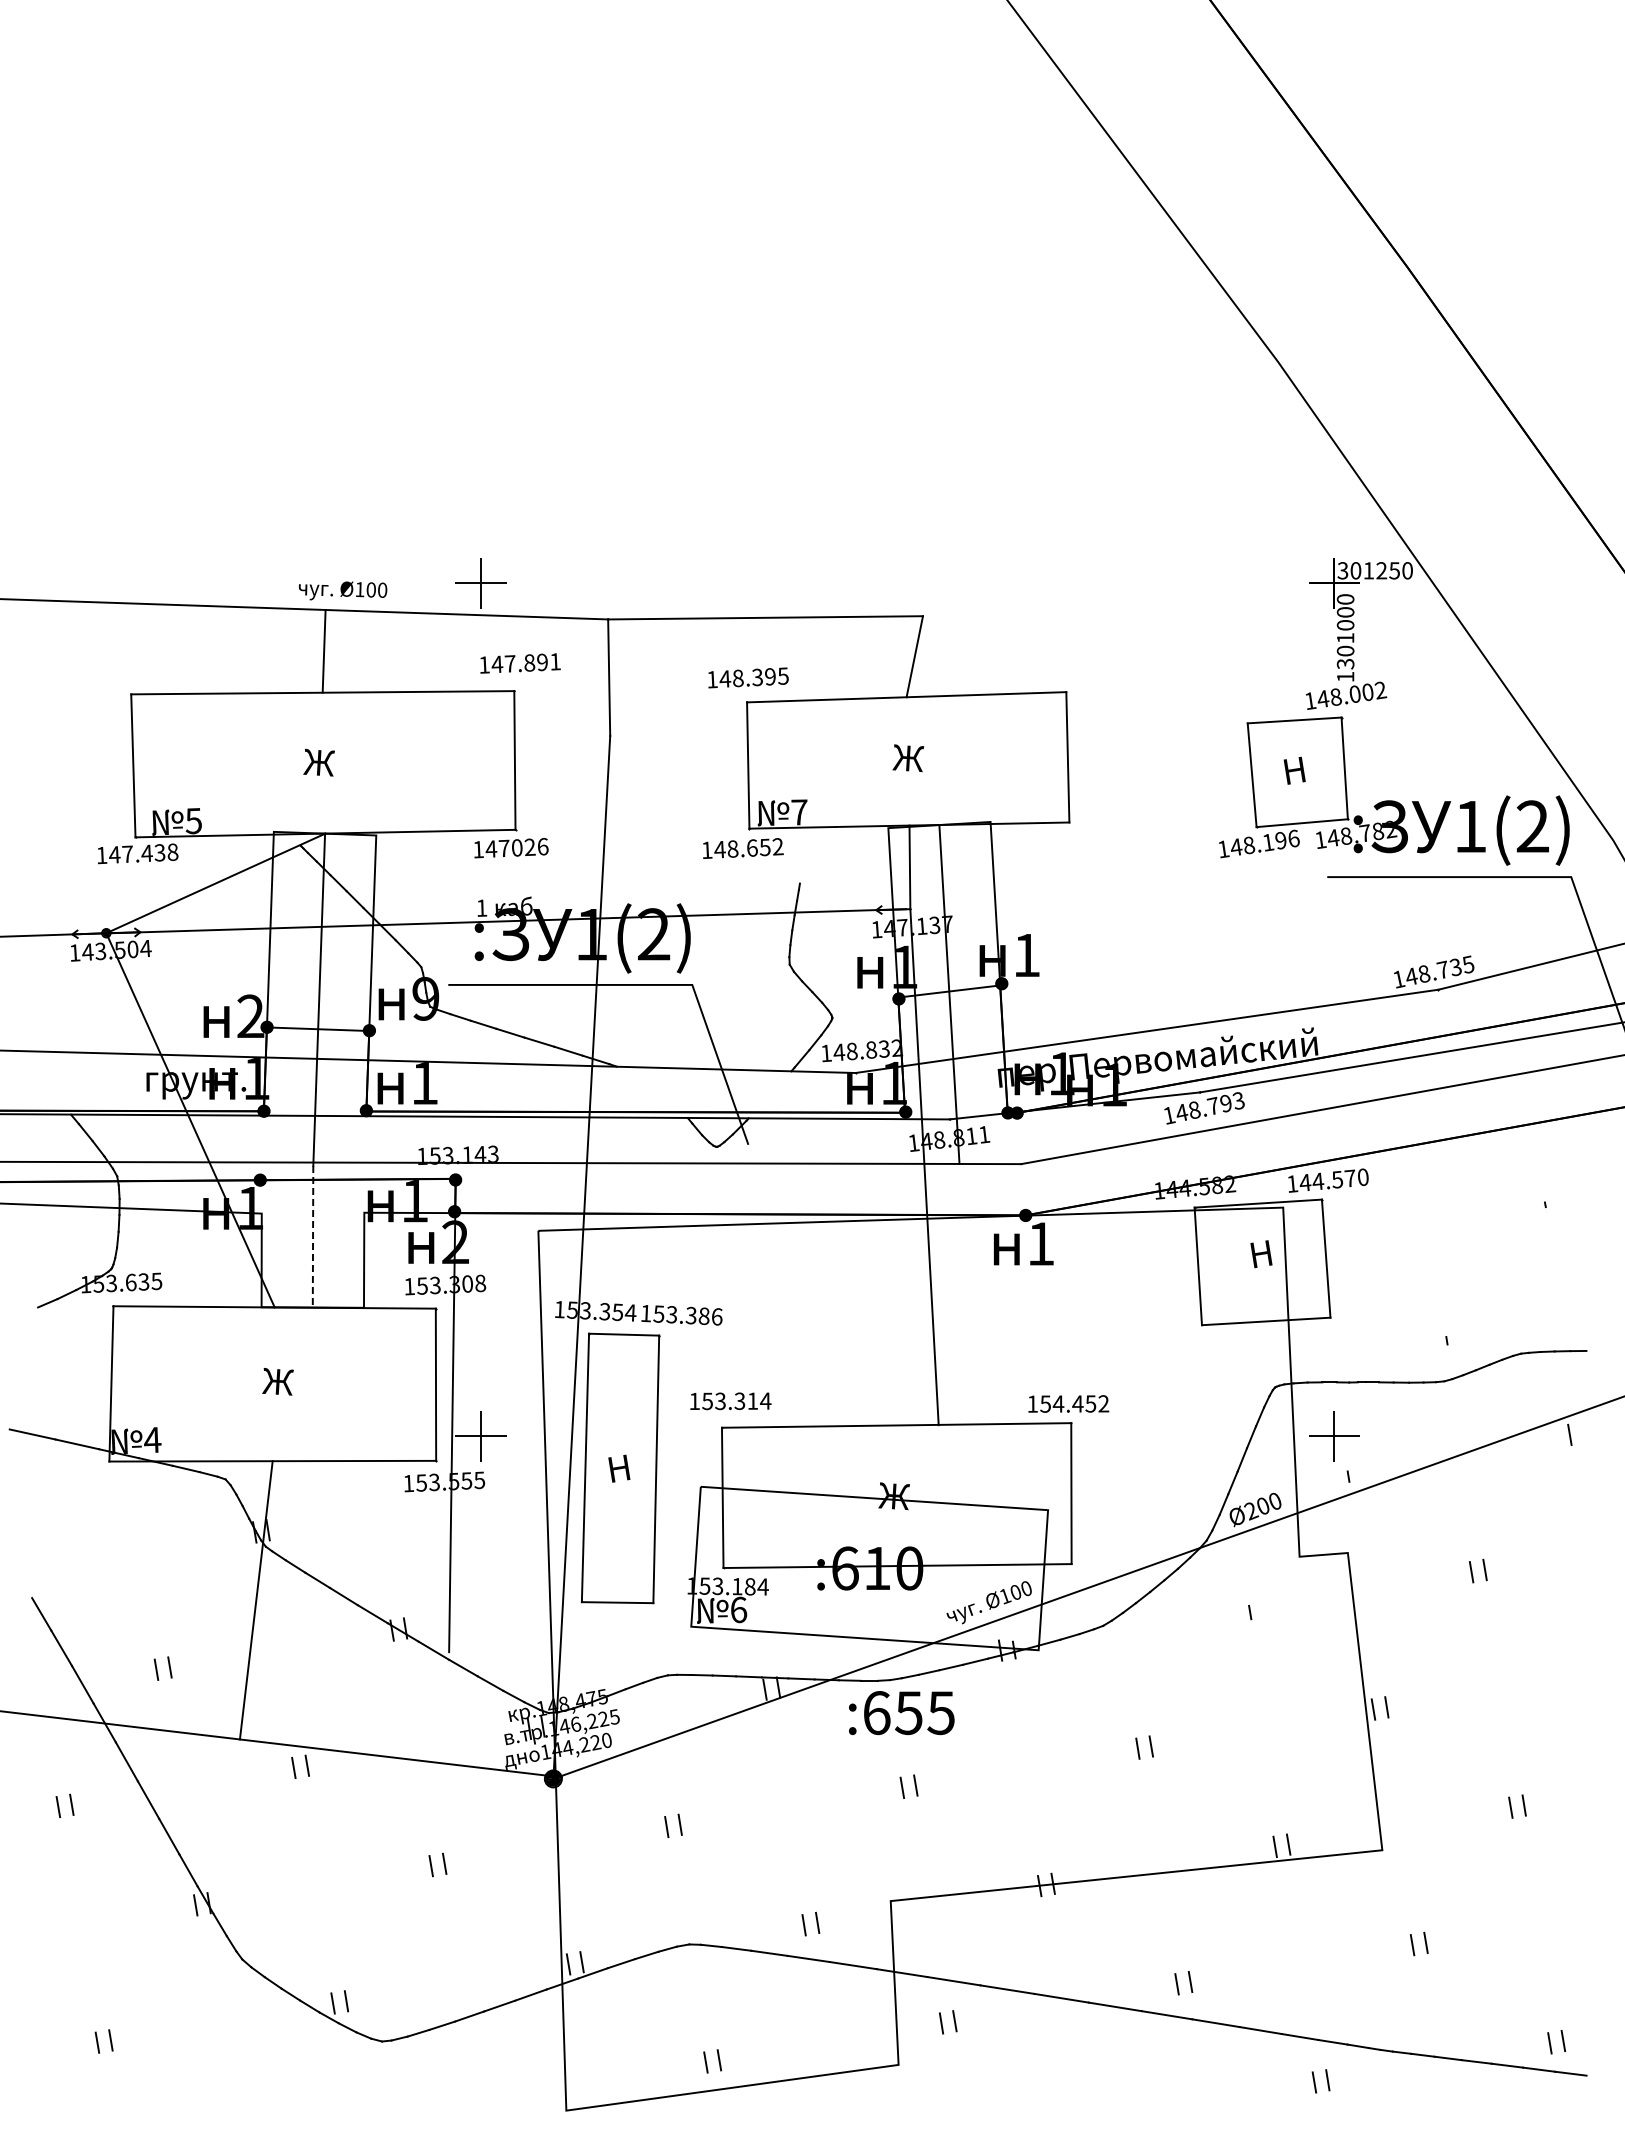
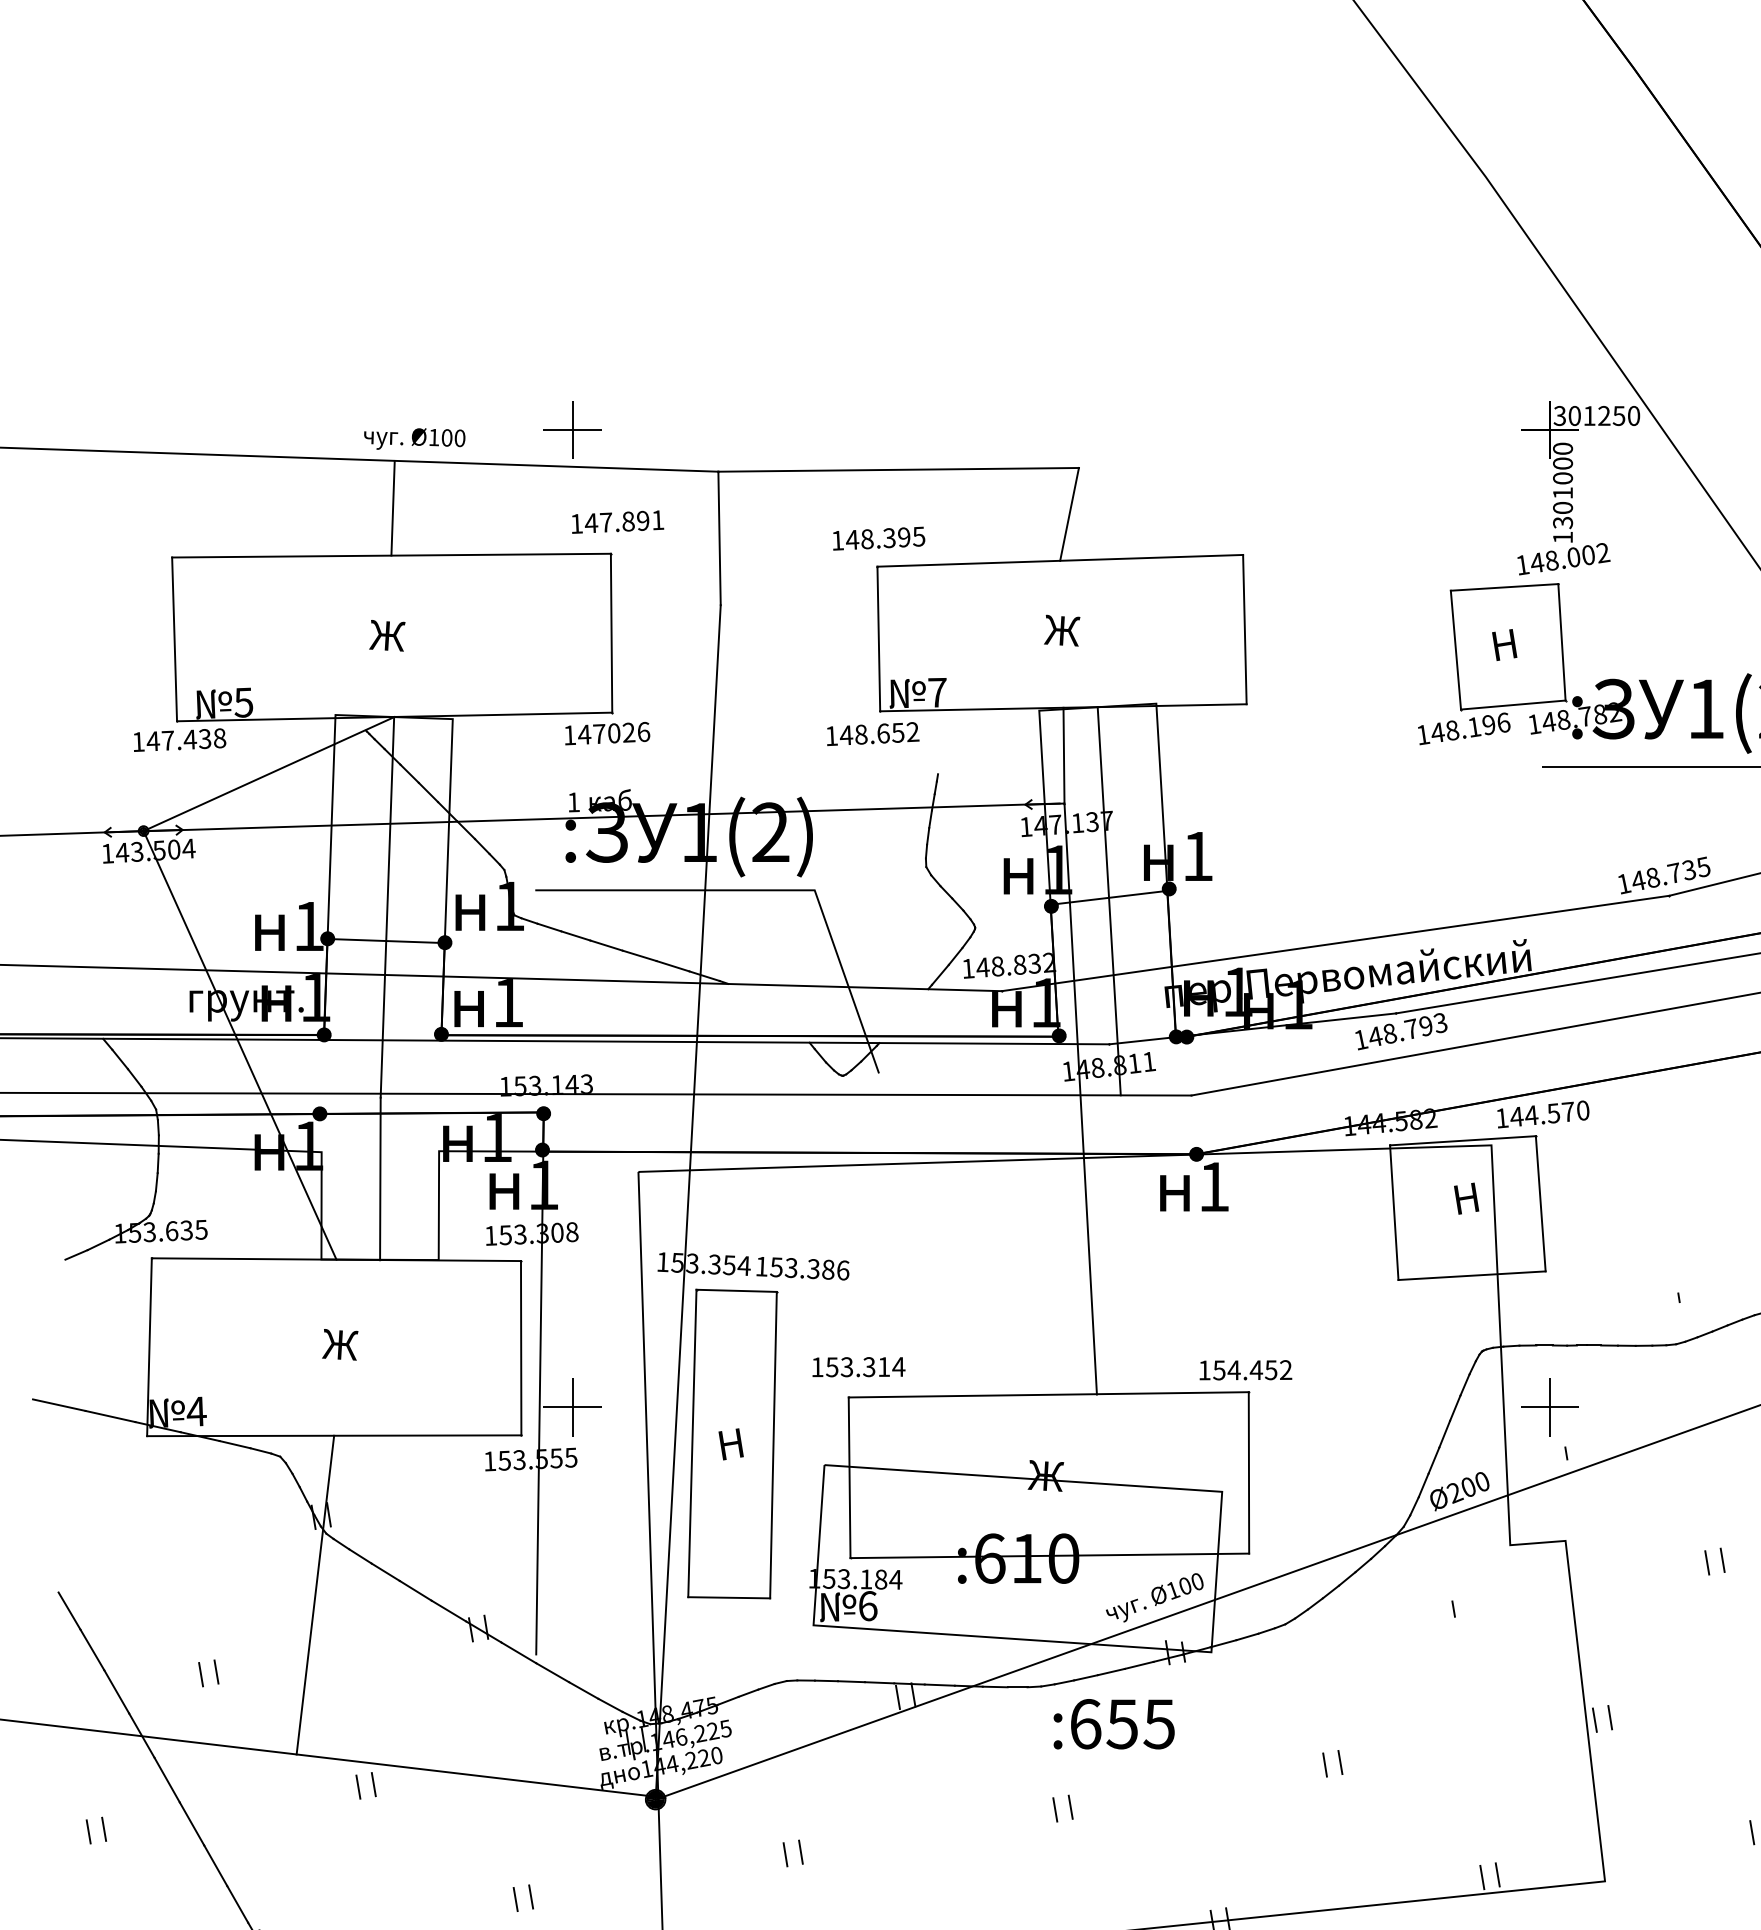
text: (425, 998) -> (509, 905), 9 -> 1
text: (250, 1015) -> (308, 925), 2 -> 1
line: (313, 1236) -> (380, 1178), dashed -> solid
text: (455, 1241) -> (543, 1184), 2 -> 1
text: (901, 1713) -> (1113, 1724), moved

